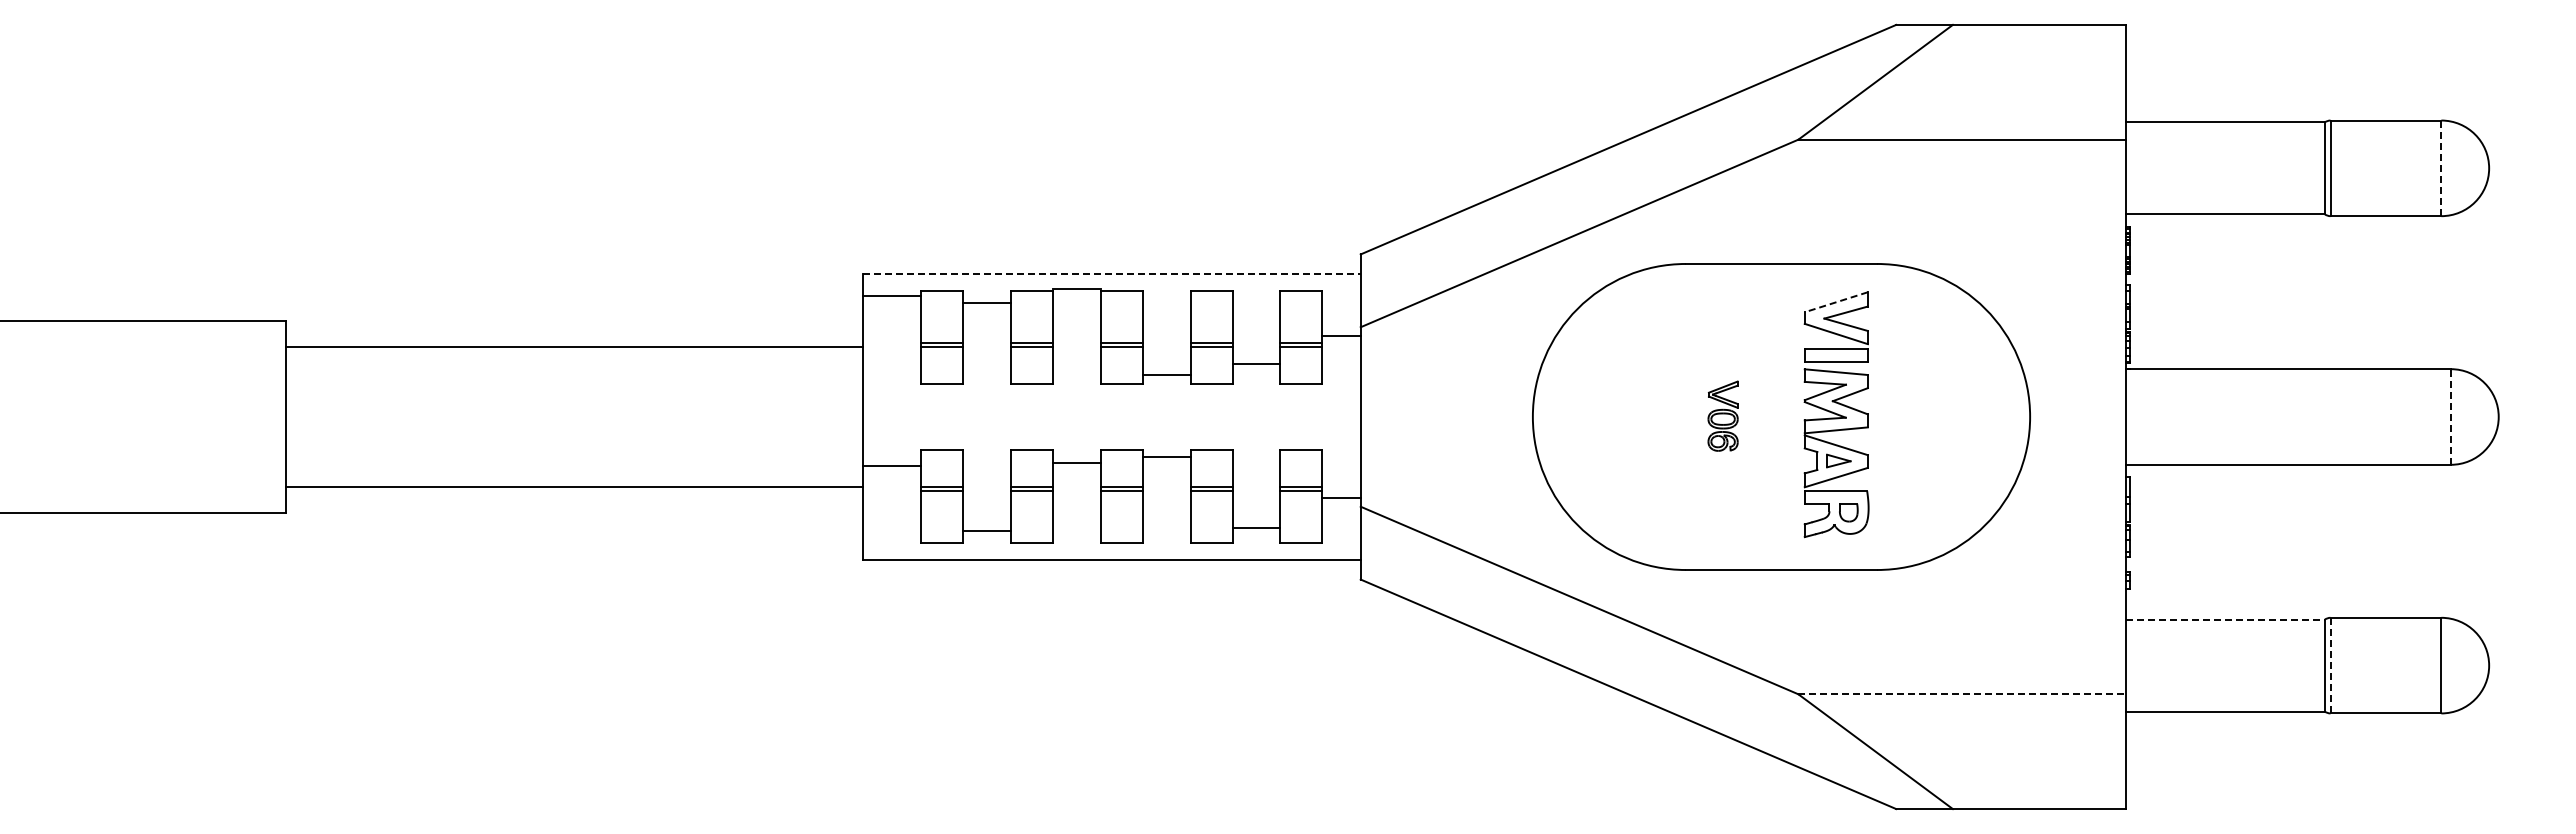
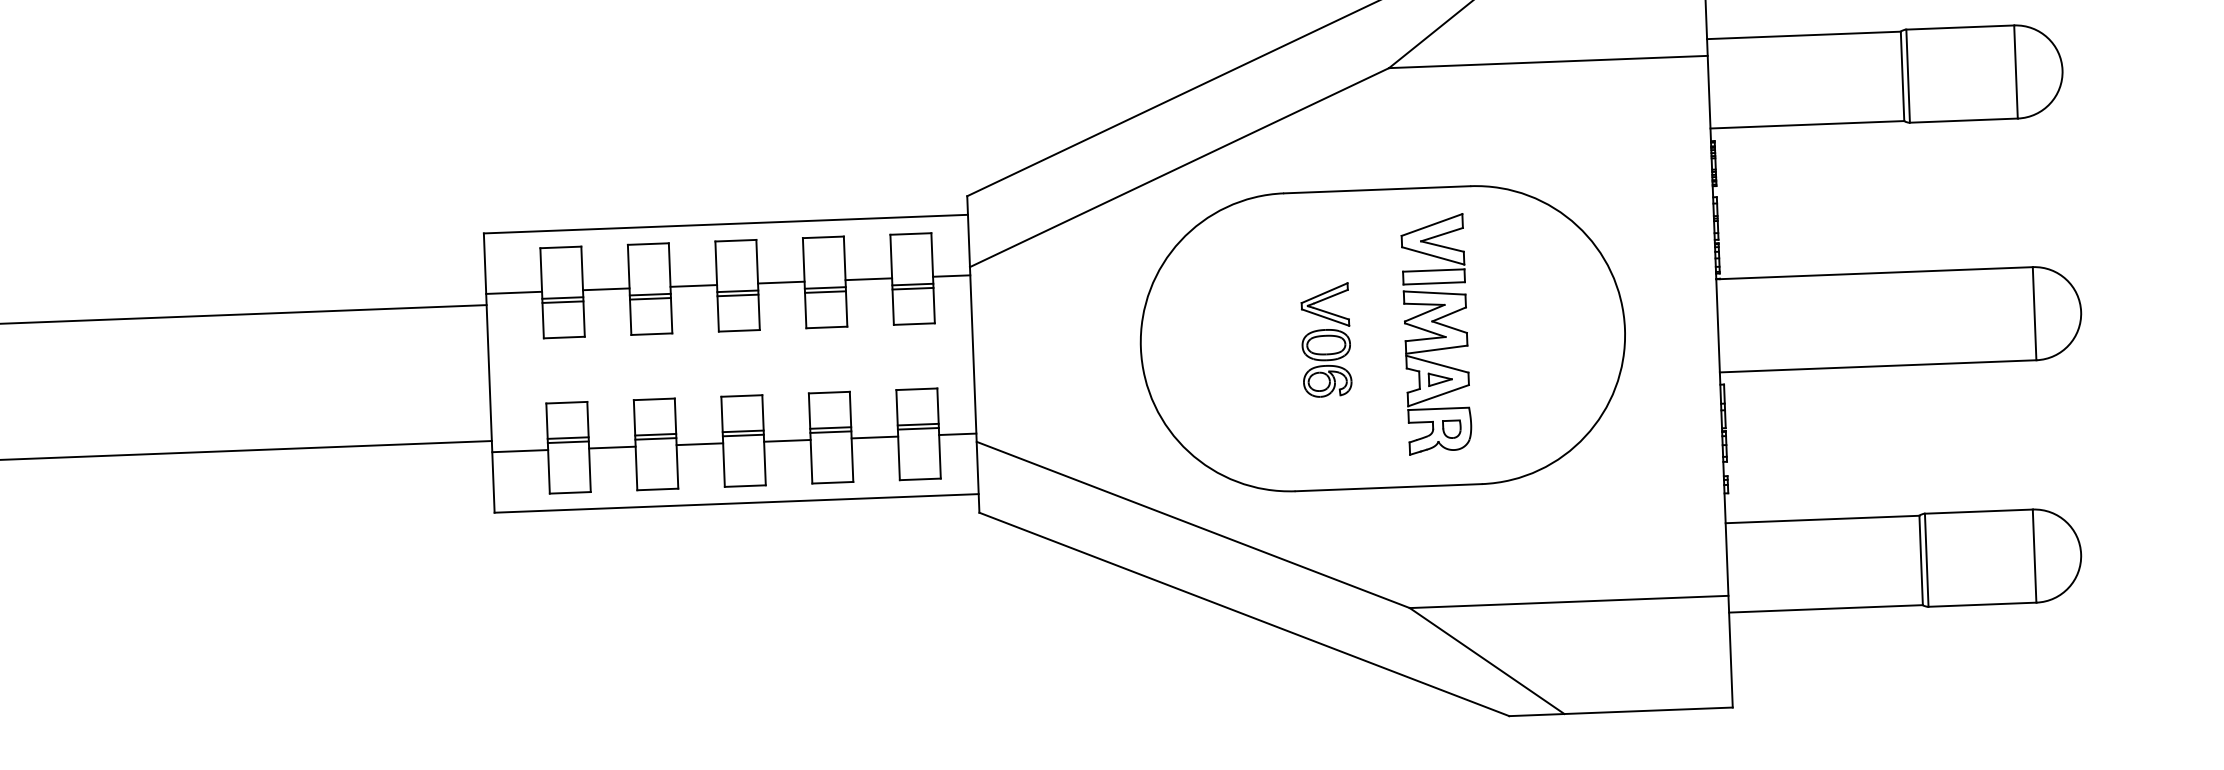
line: (2441, 168) -> (2016, 72), dashed -> solid
line: (1112, 273) -> (726, 224), dashed -> solid
line: (1076, 288) -> (693, 285), moved
line: (891, 295) -> (513, 292), moved
line: (986, 302) -> (605, 289), moved
line: (1835, 302) -> (1431, 225), dashed -> solid
line: (1256, 363) -> (868, 279), moved
line: (1166, 374) -> (781, 282), moved
part: (1722, 415) -> (1325, 339), size x1.67
line: (2450, 416) -> (2034, 313), dashed -> solid
line: (1166, 457) -> (787, 441), moved
line: (1076, 463) -> (699, 444), moved
line: (891, 466) -> (519, 451), moved
line: (1256, 528) -> (874, 437), moved
line: (986, 531) -> (612, 447), moved
line: (2225, 619) -> (1822, 519), dashed -> solid
line: (2330, 665) -> (1926, 560), dashed -> solid
line: (1962, 694) -> (1569, 602), dashed -> solid

